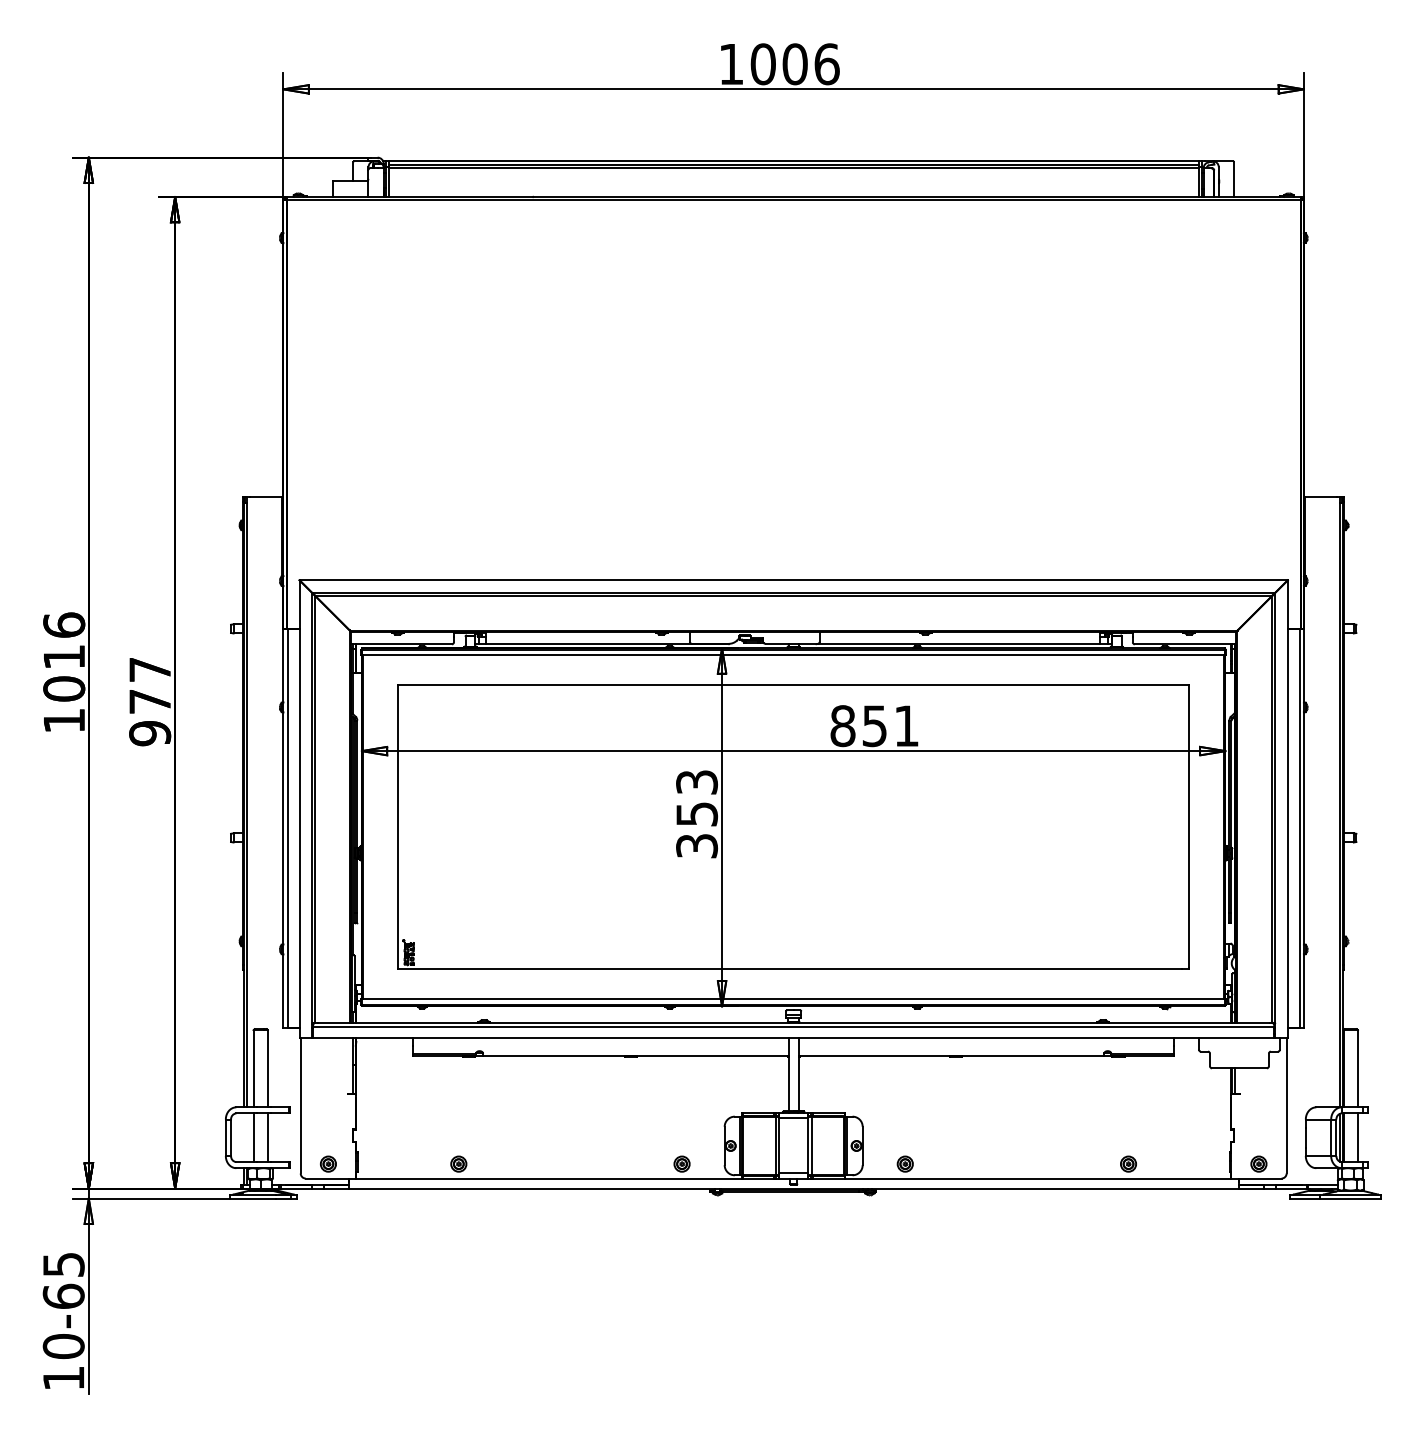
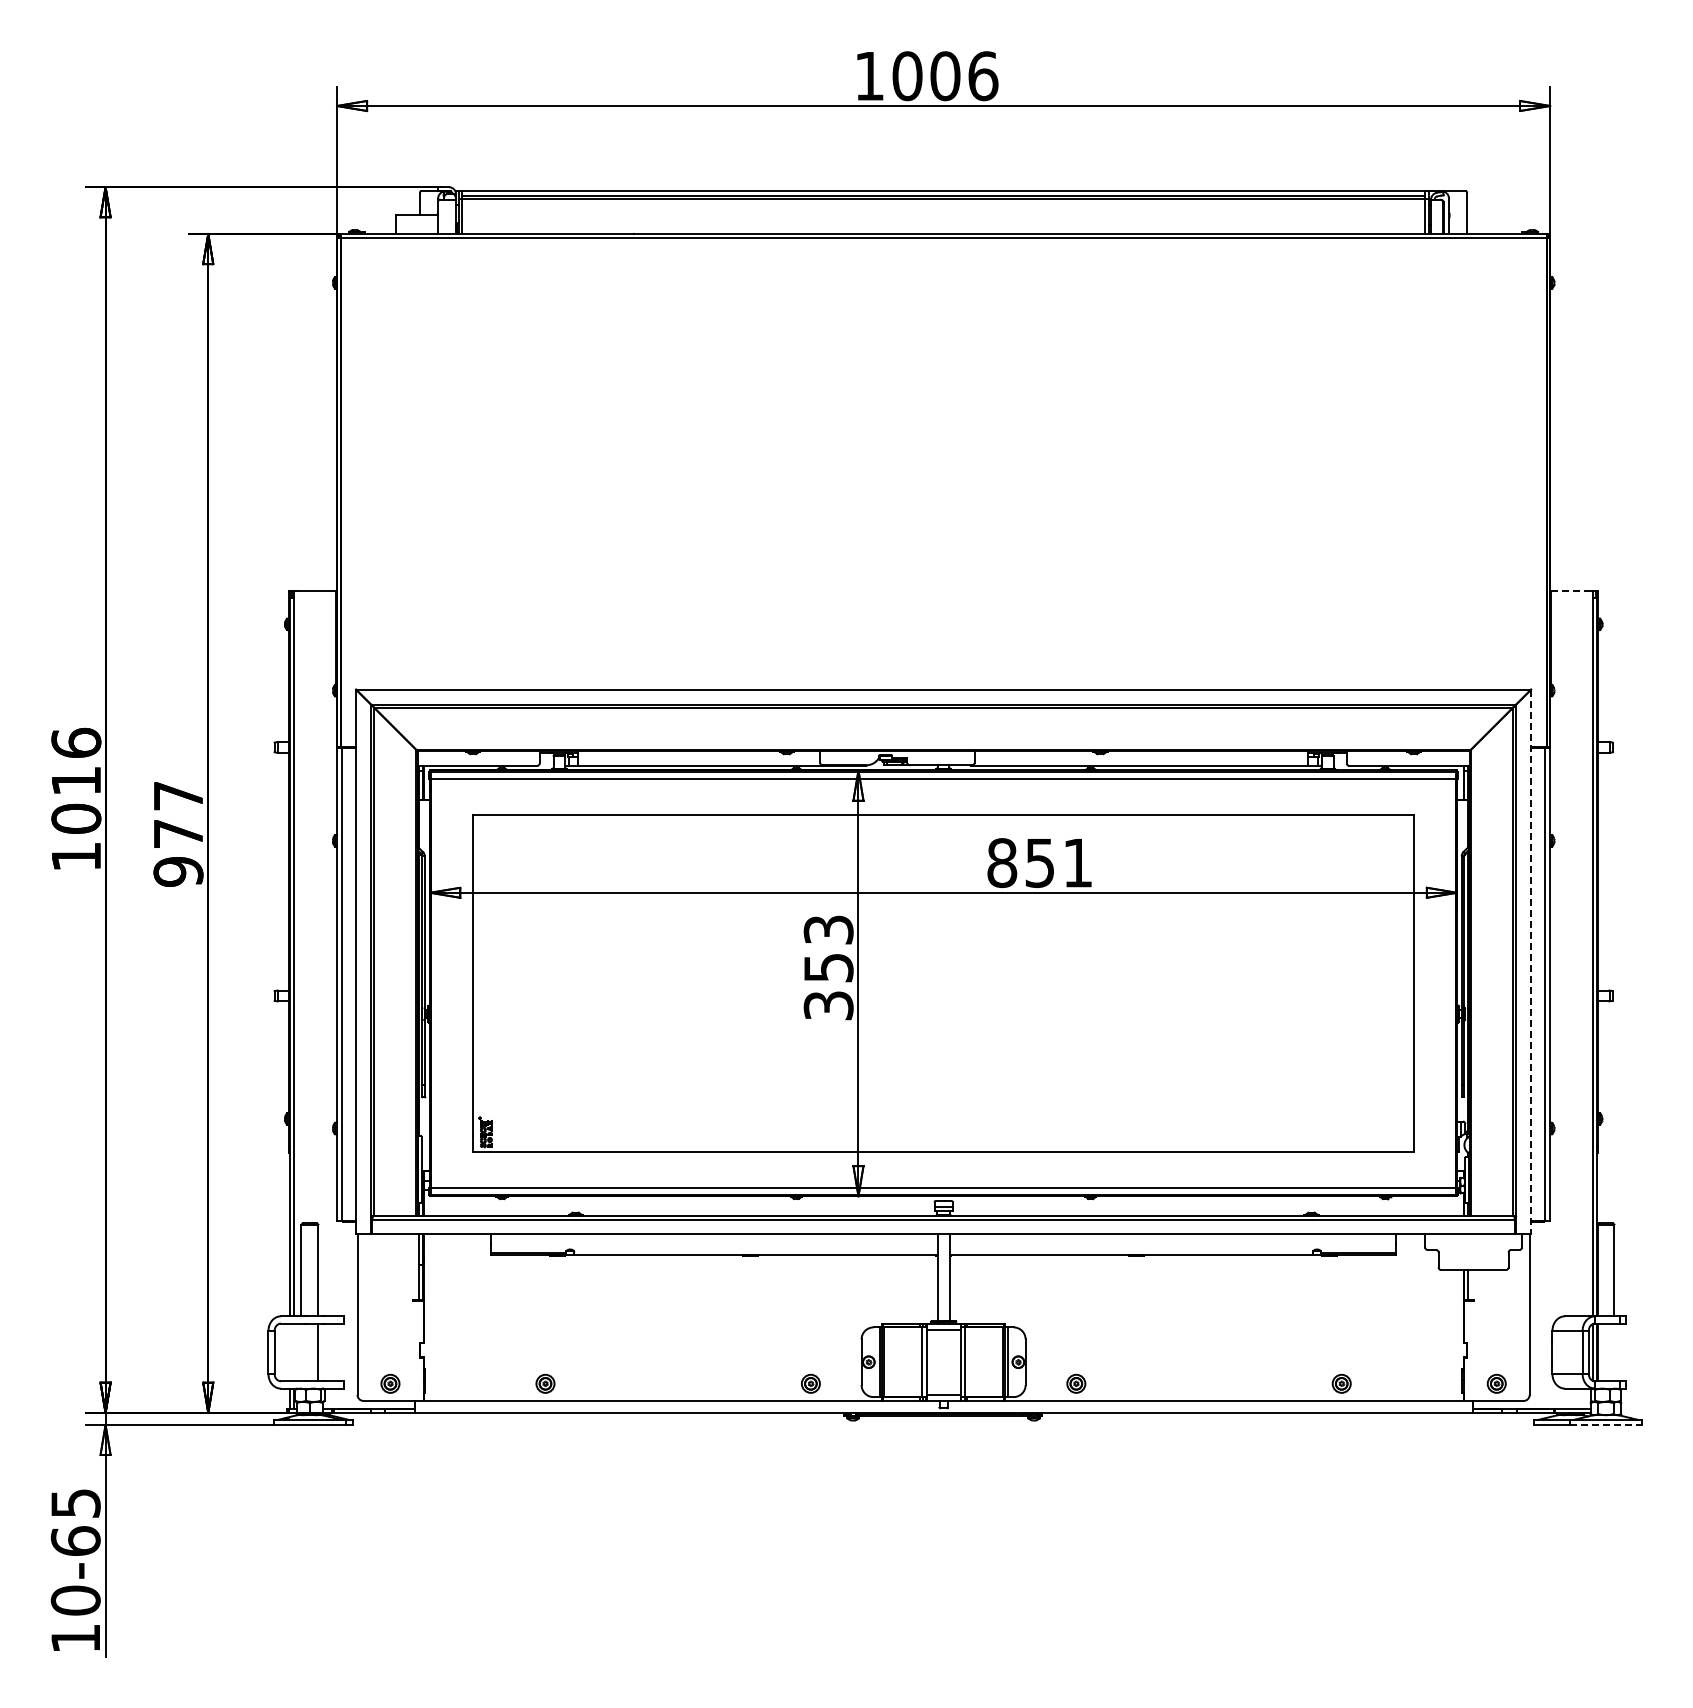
line: (1321, 496) -> (1571, 590), solid -> dashed
line: (1288, 809) -> (1531, 962), solid -> dashed
line: (253, 1137) -> (301, 1352), removed
line: (1357, 1137) -> (1614, 1352), removed
line: (1351, 1198) -> (1606, 1424), solid -> dashed

